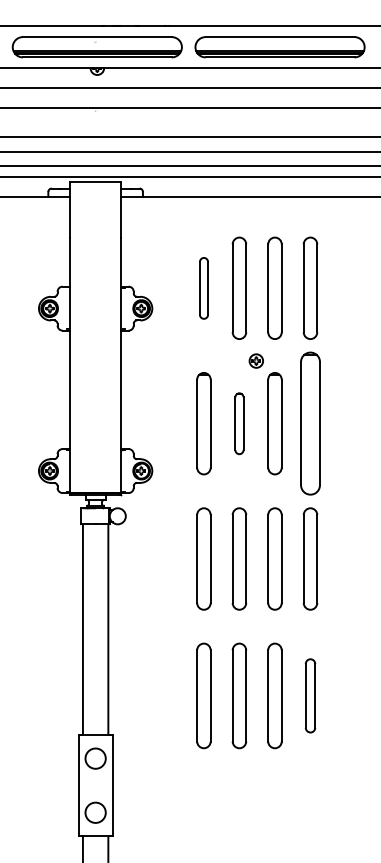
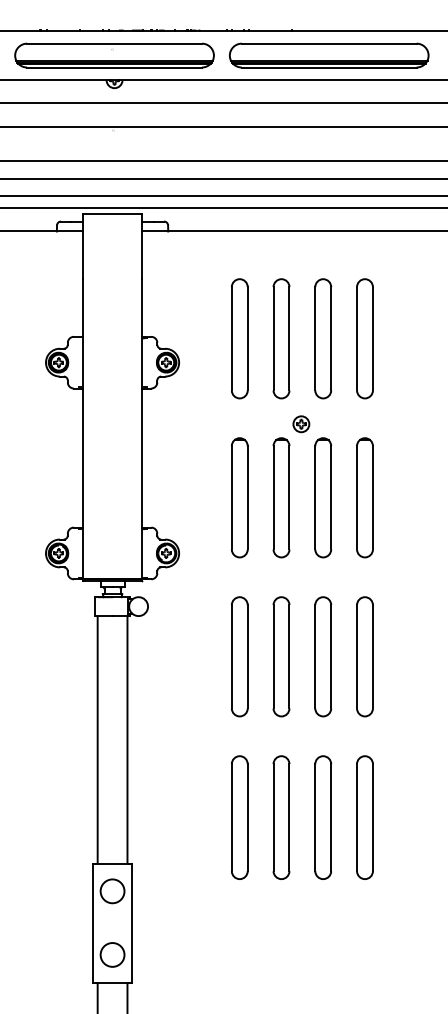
part: (203, 288) -> (239, 338), size x1.67
part: (239, 423) -> (281, 497), size x1.67
part: (310, 423) -> (364, 497), size x0.71
part: (310, 695) -> (364, 817), size x1.43

